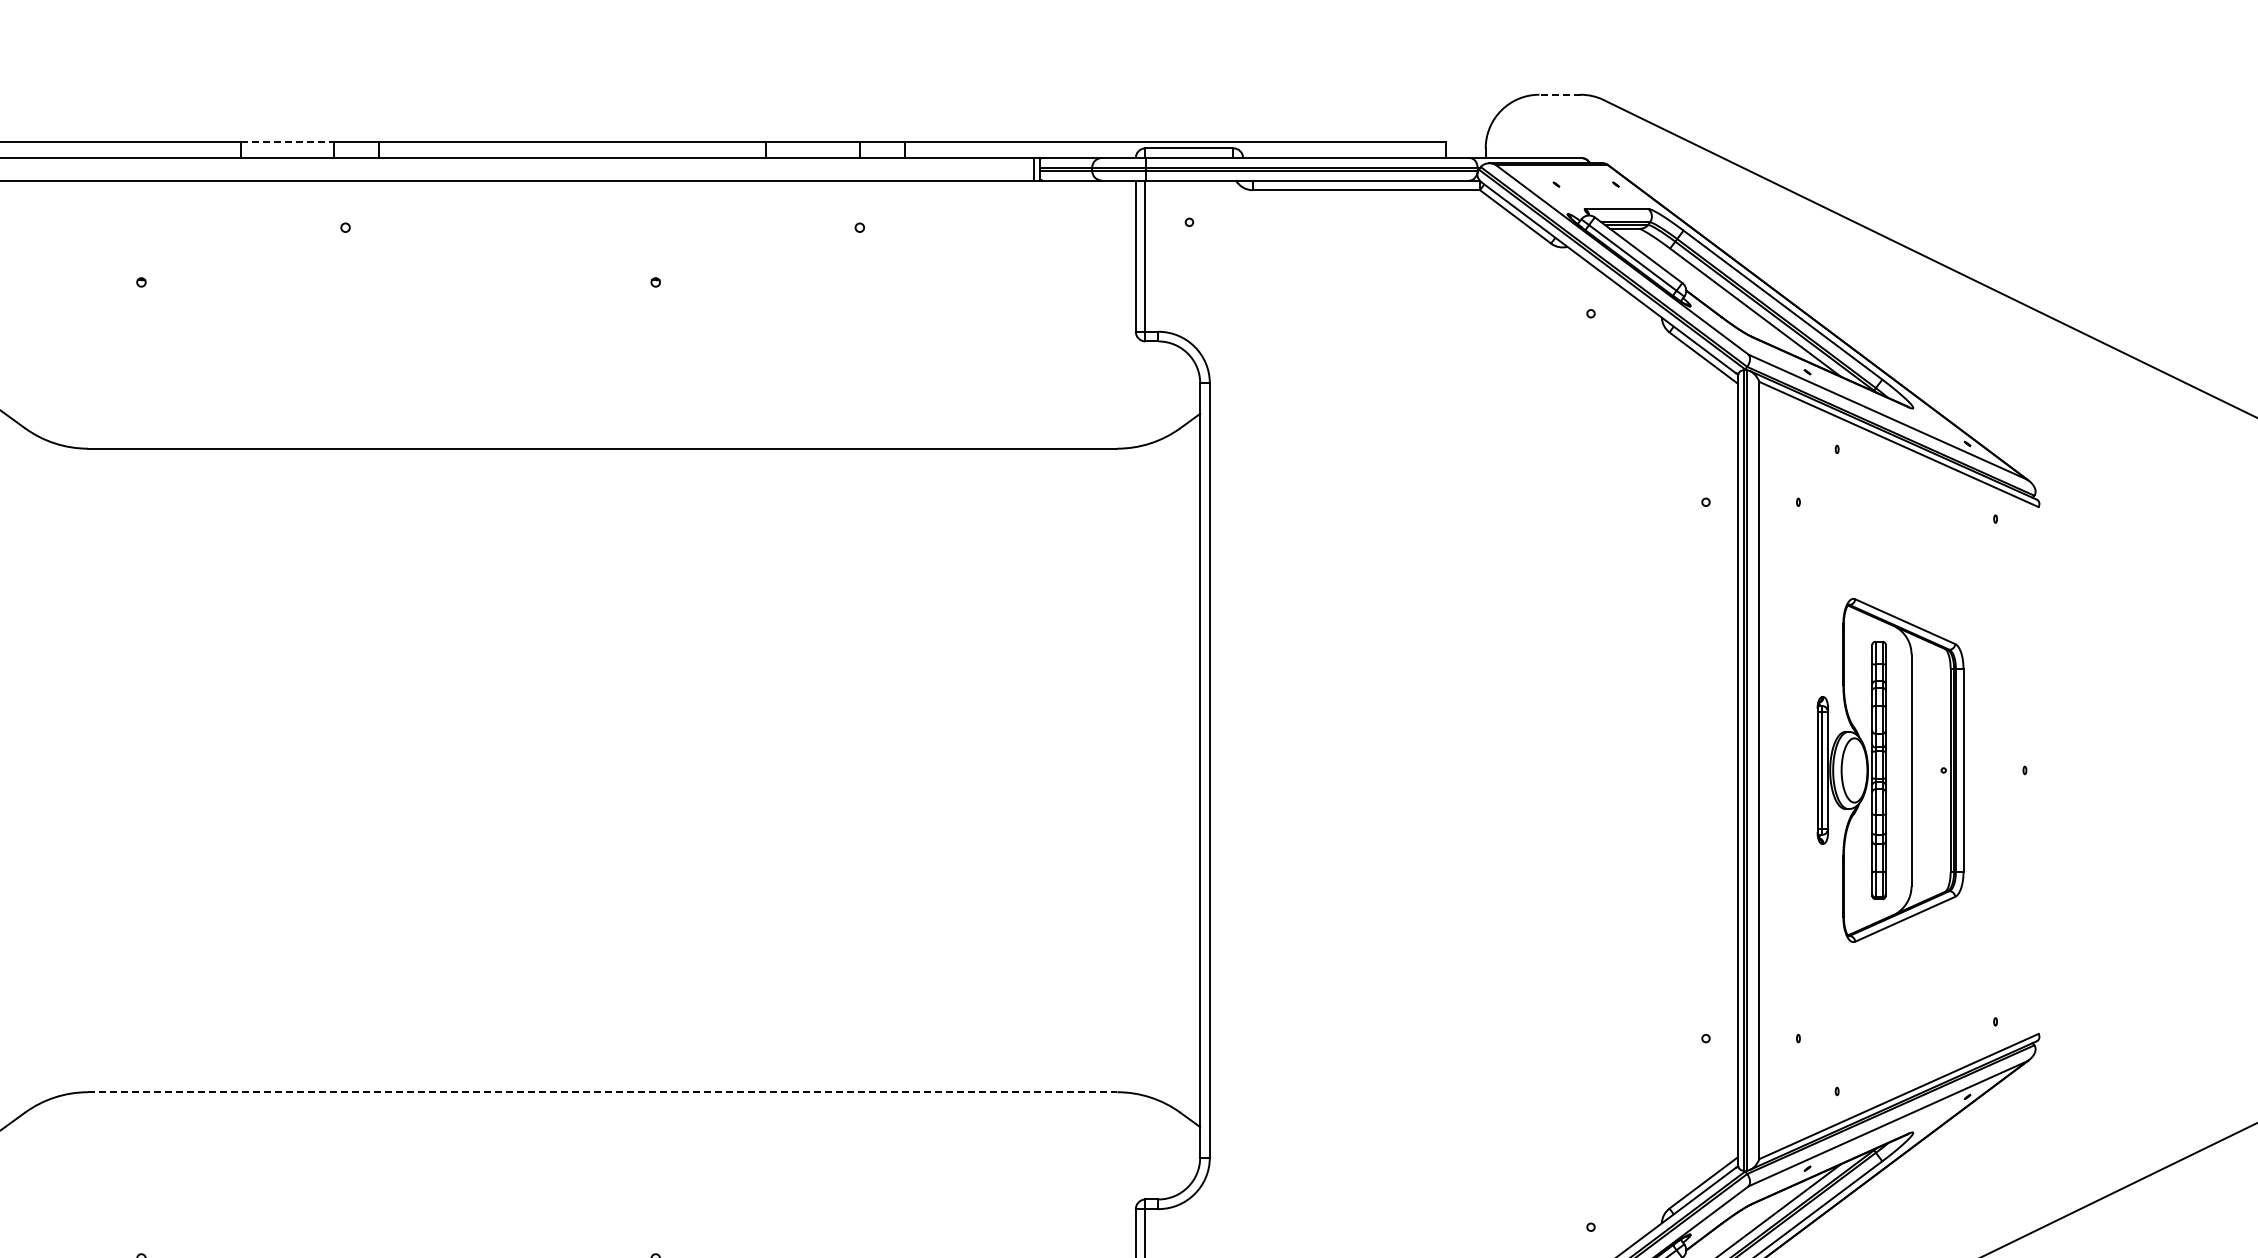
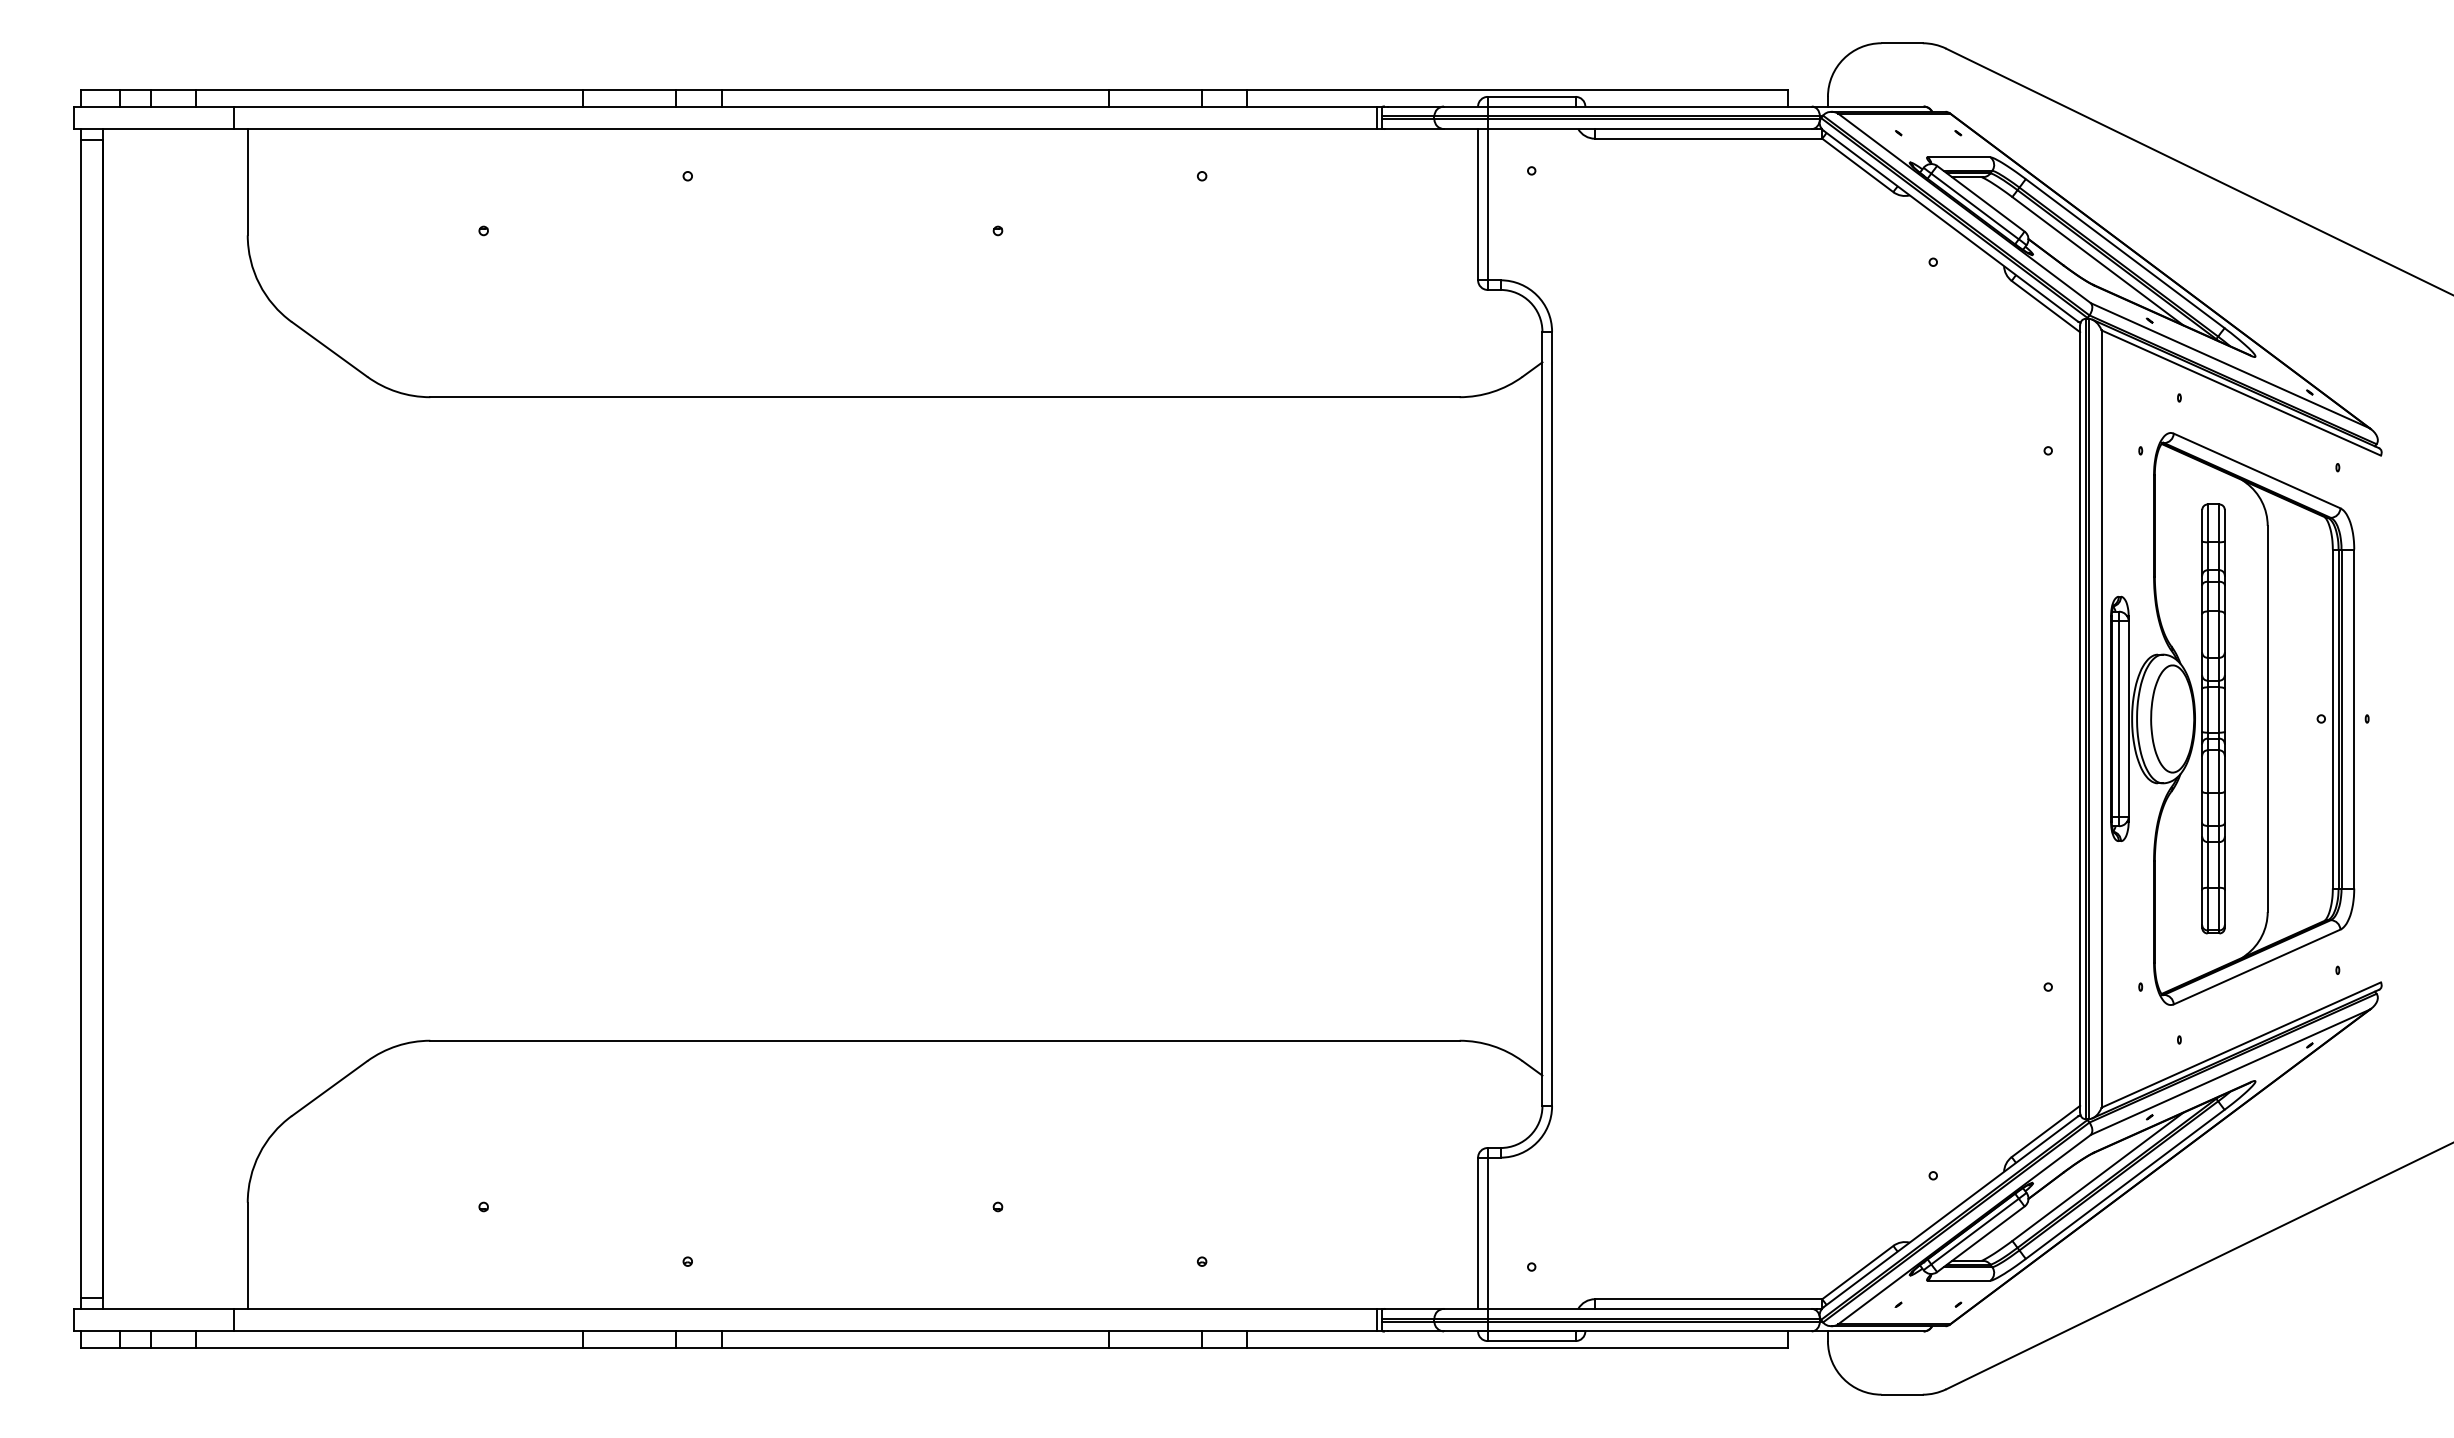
line: (1560, 94) -> (1902, 43), dashed -> solid
line: (287, 141) -> (629, 90), dashed -> solid
part: (1890, 769) -> (2232, 718), size x1.67
line: (602, 1091) -> (944, 1040), dashed -> solid

